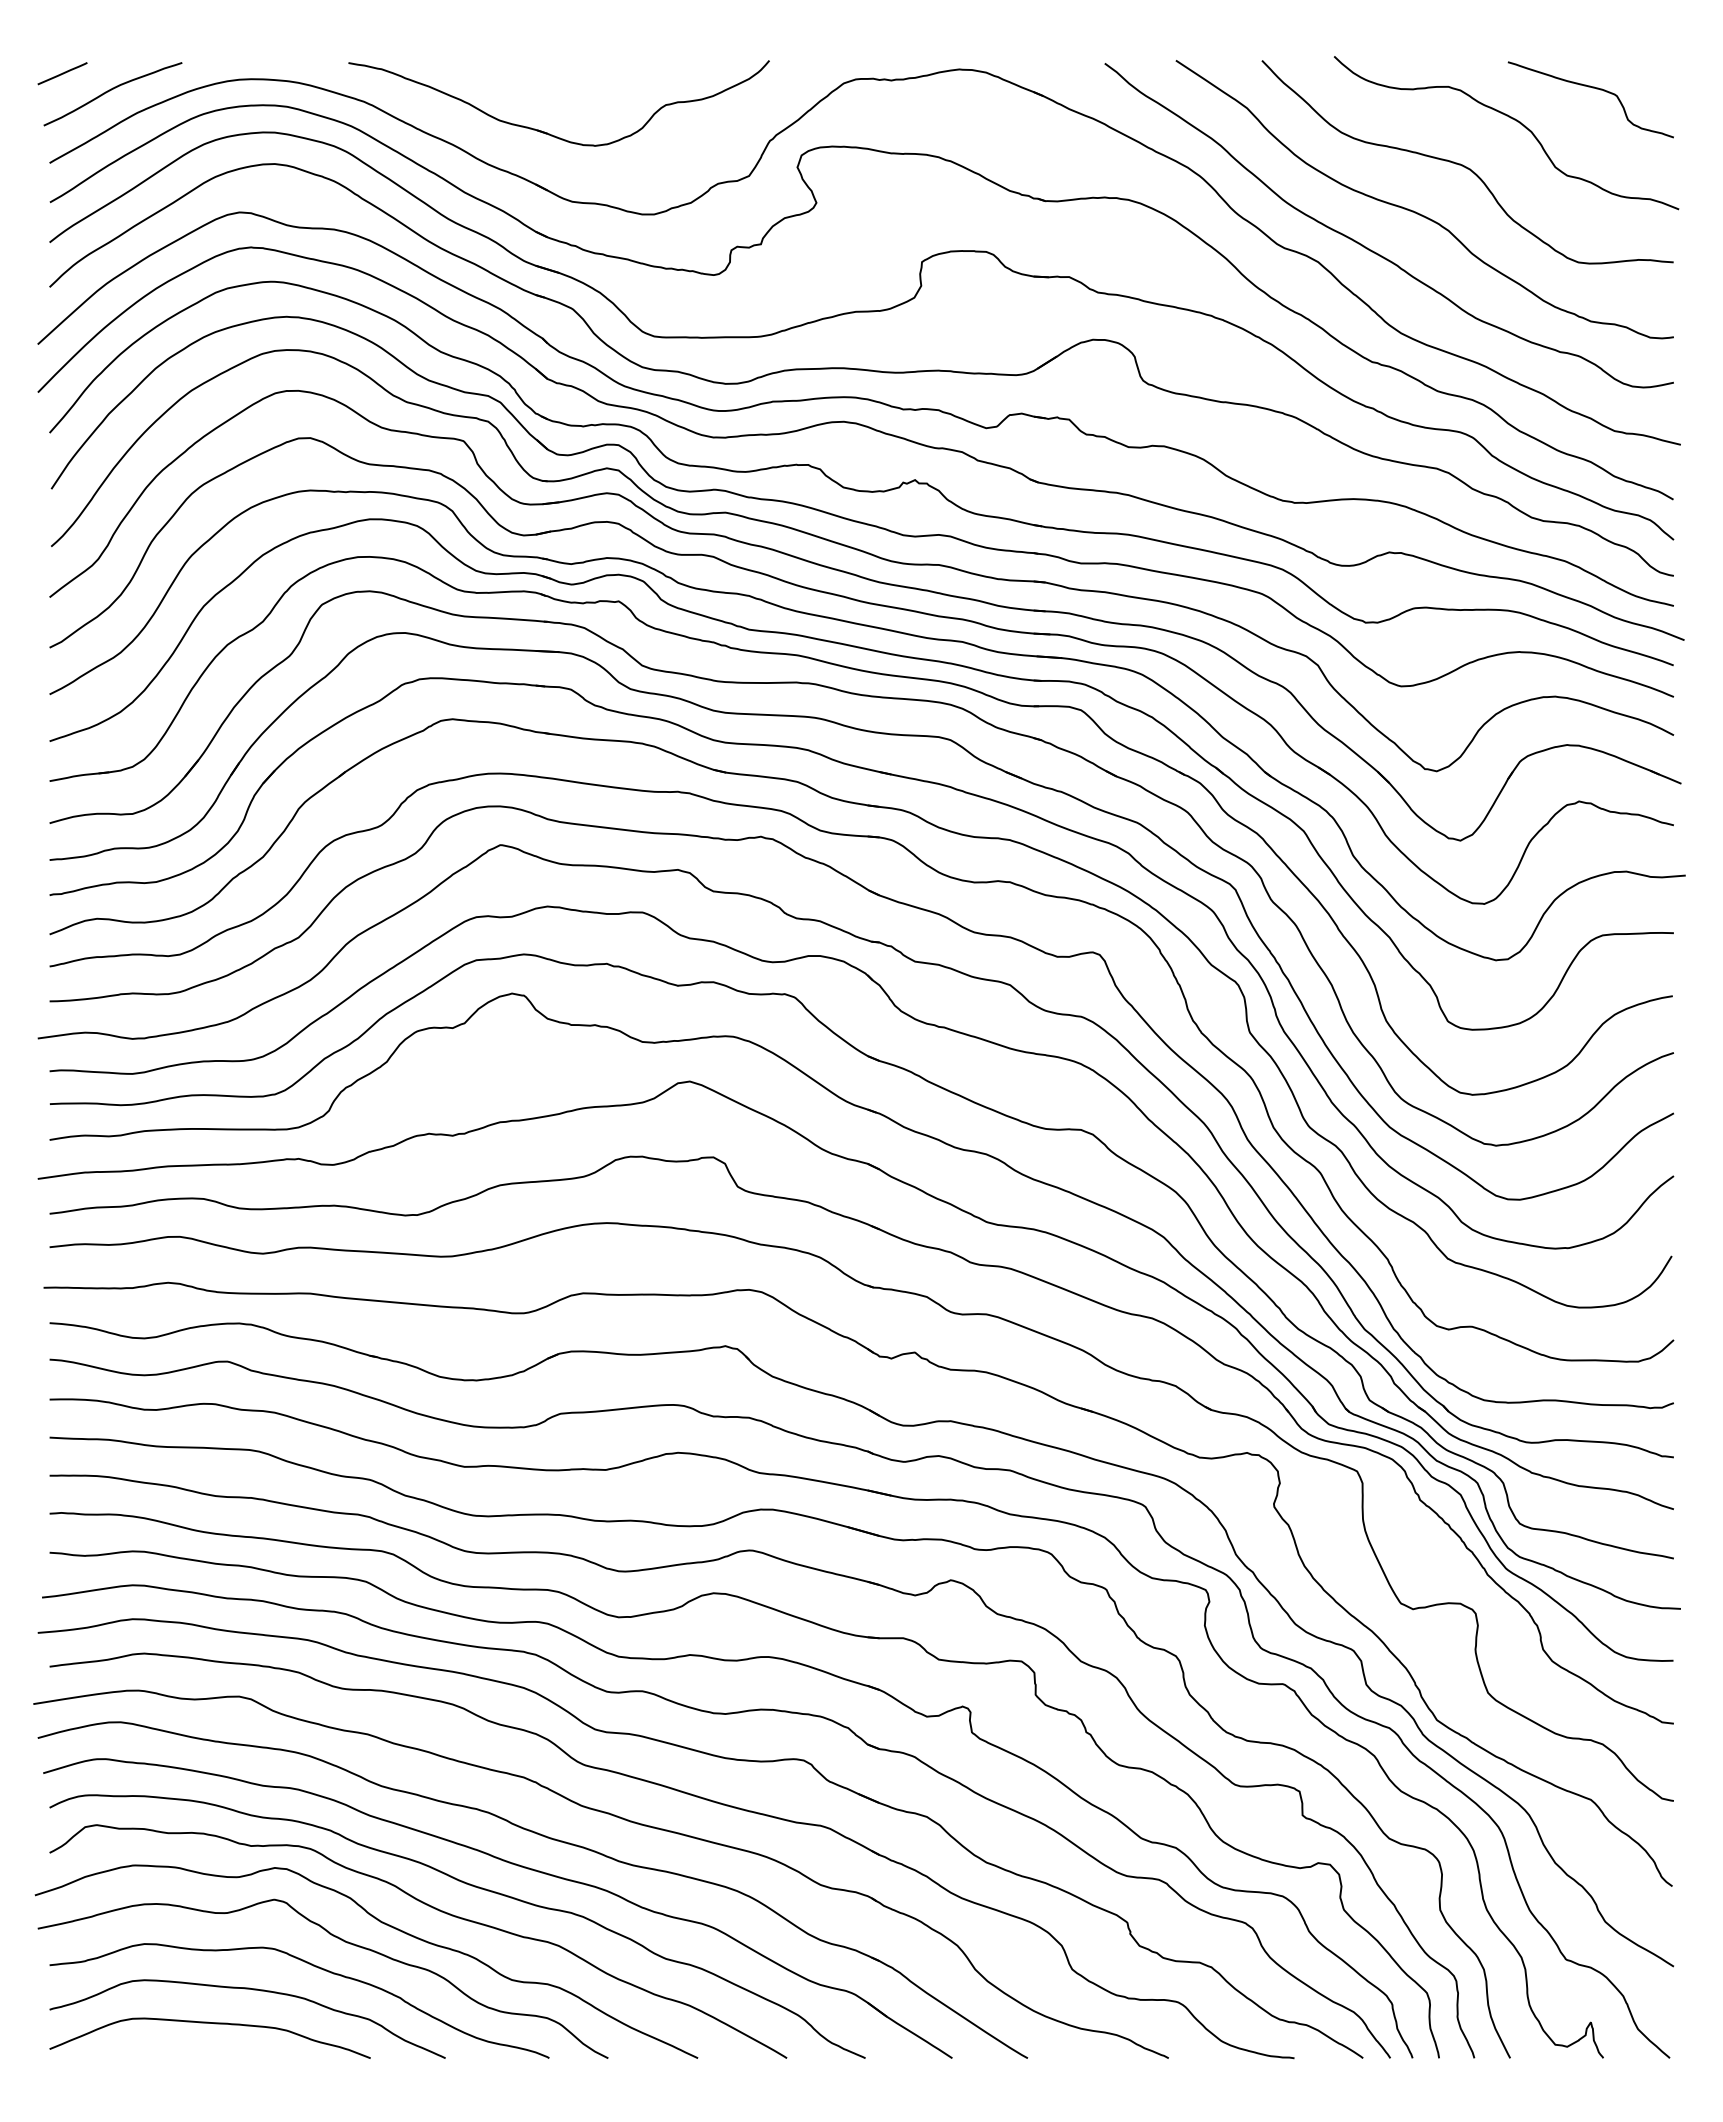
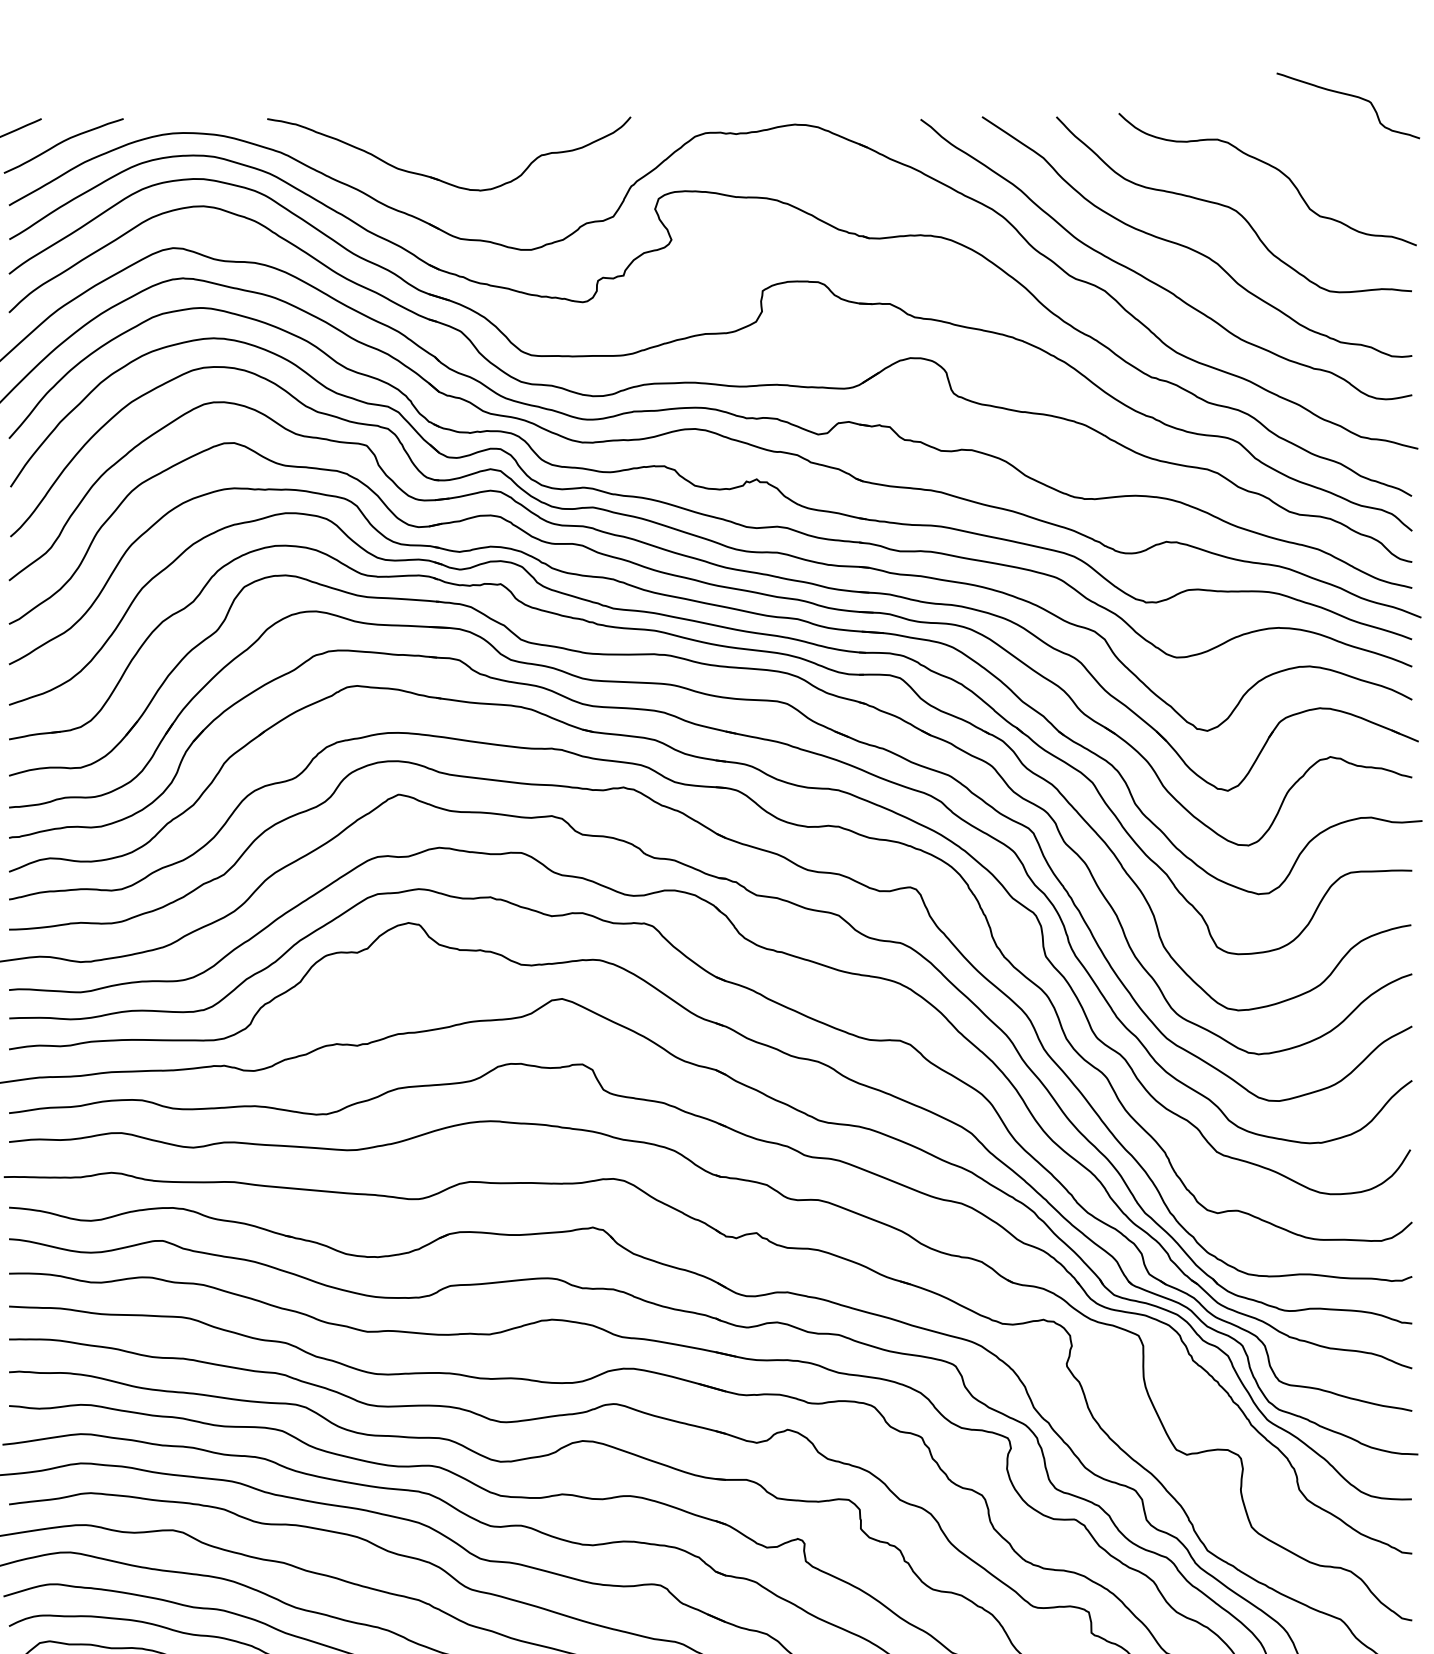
curve: (1592, 88) -> (1349, 96), moved

